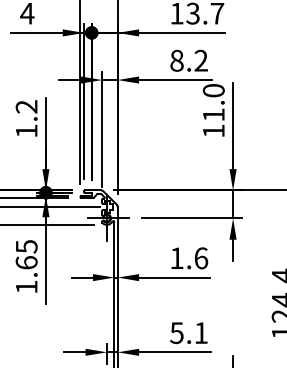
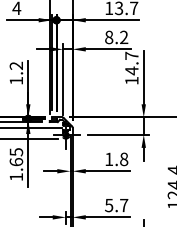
text: (213, 102) -> (131, 63), 11.0 -> 14.7
text: (201, 256) -> (124, 158), 1.6 -> 1.8
text: (201, 333) -> (124, 205), 5.1 -> 5.7

